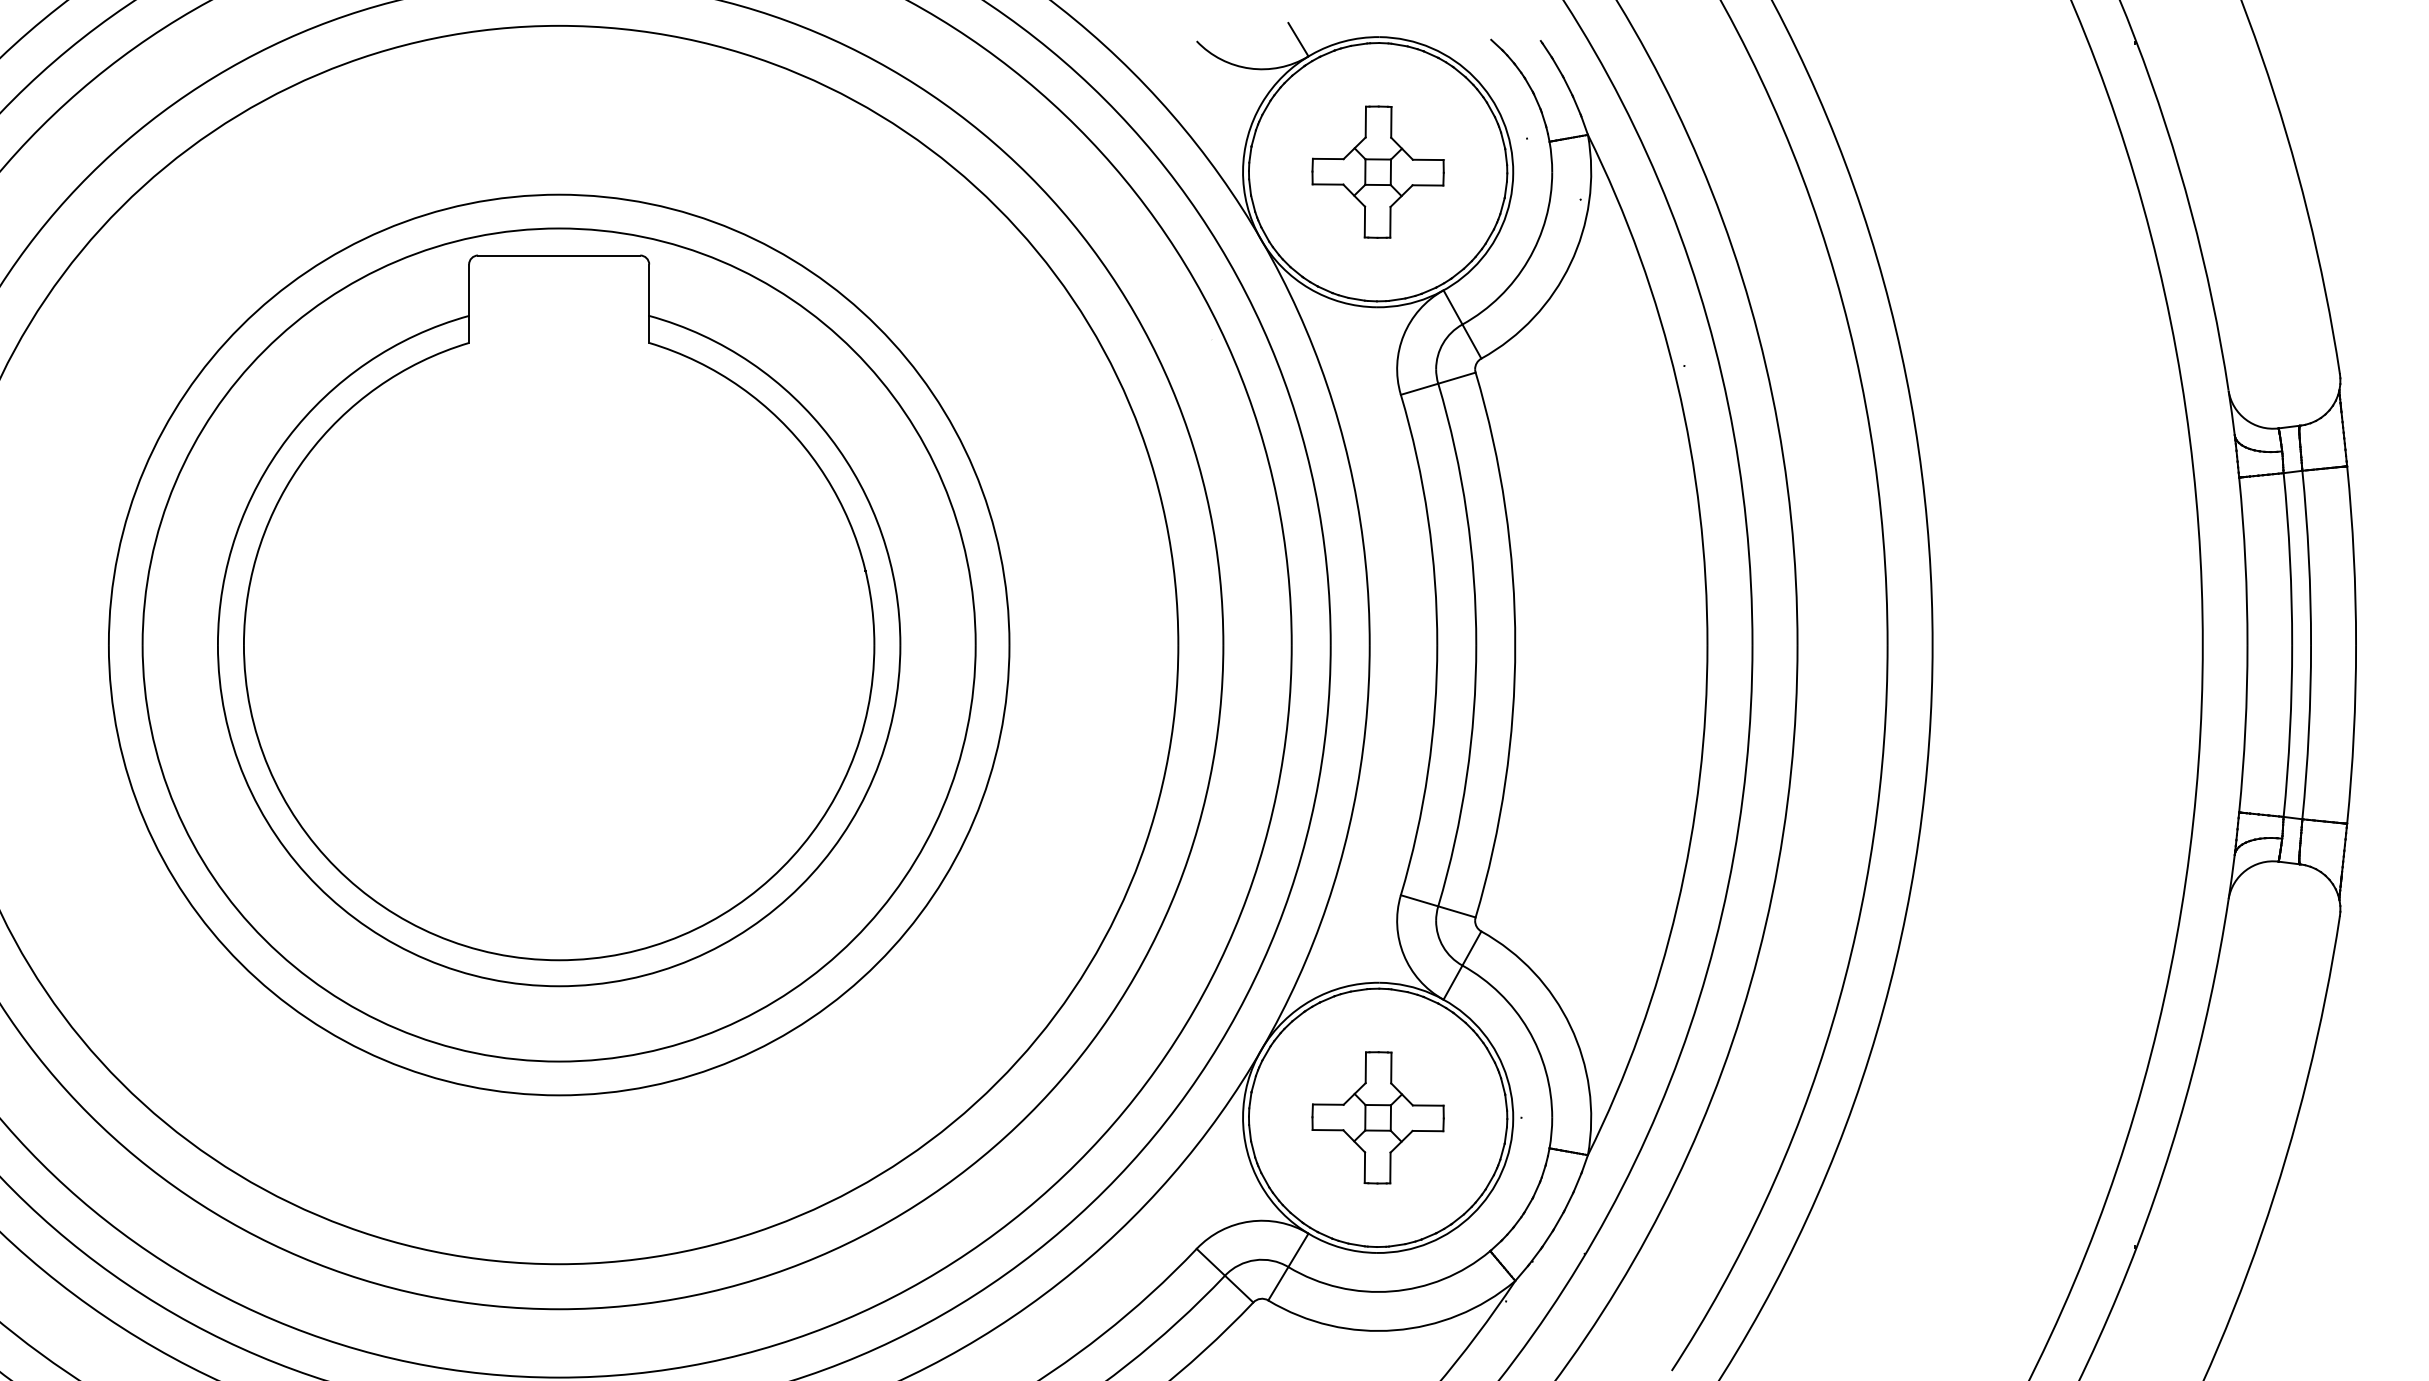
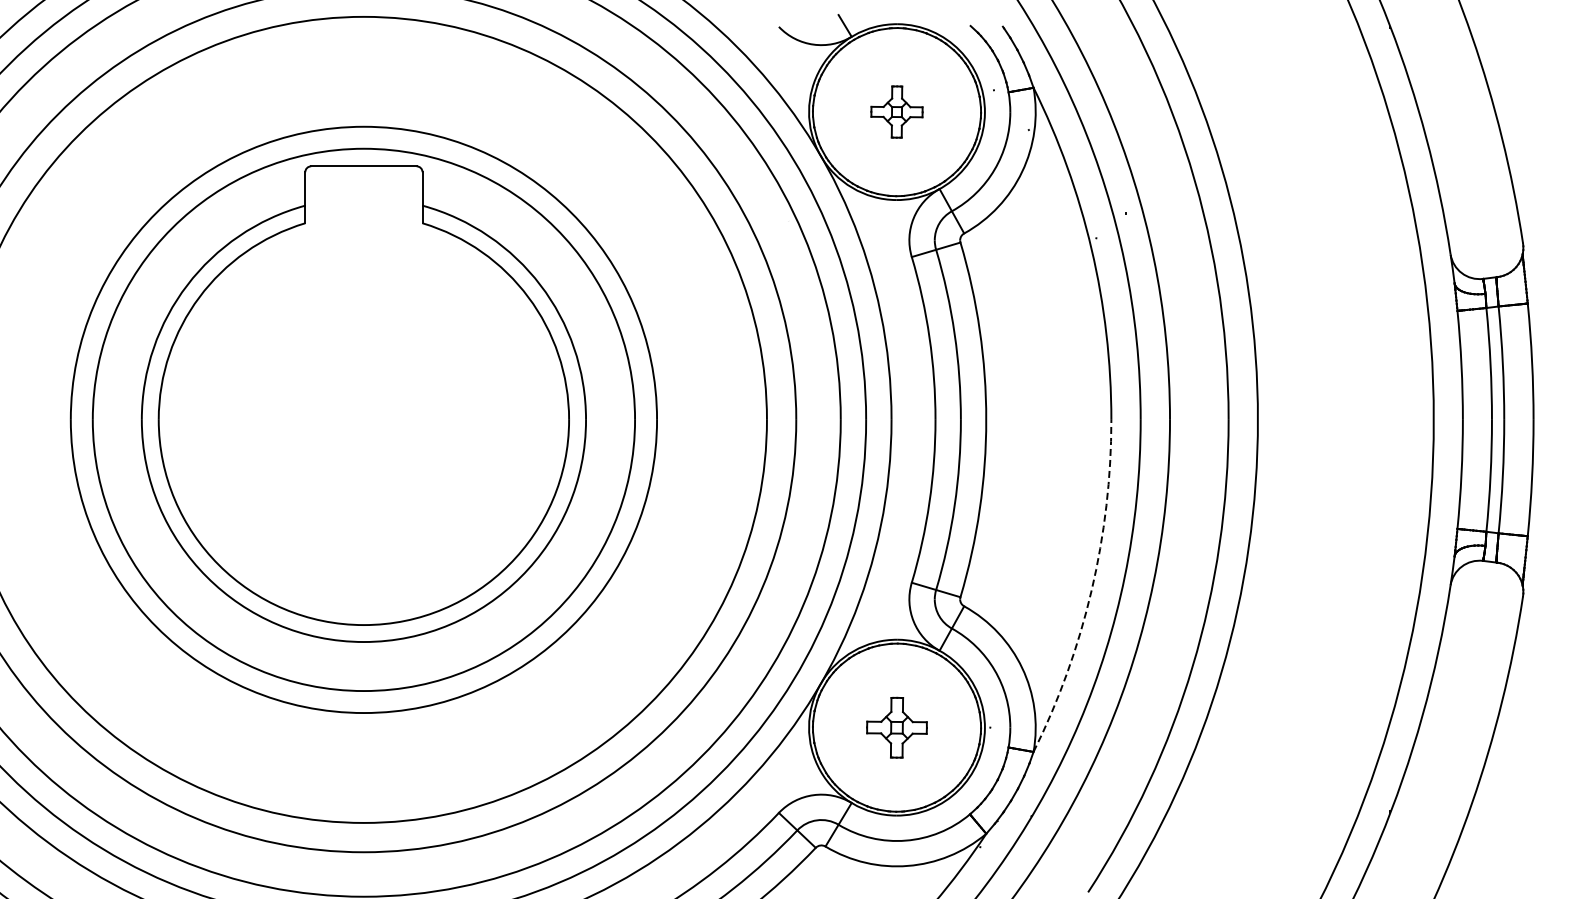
part: (1377, 171) -> (896, 111), size x0.6
arc: (1676, 907) -> (1091, 590), solid -> dashed
part: (1377, 1117) -> (896, 727), size x0.7

